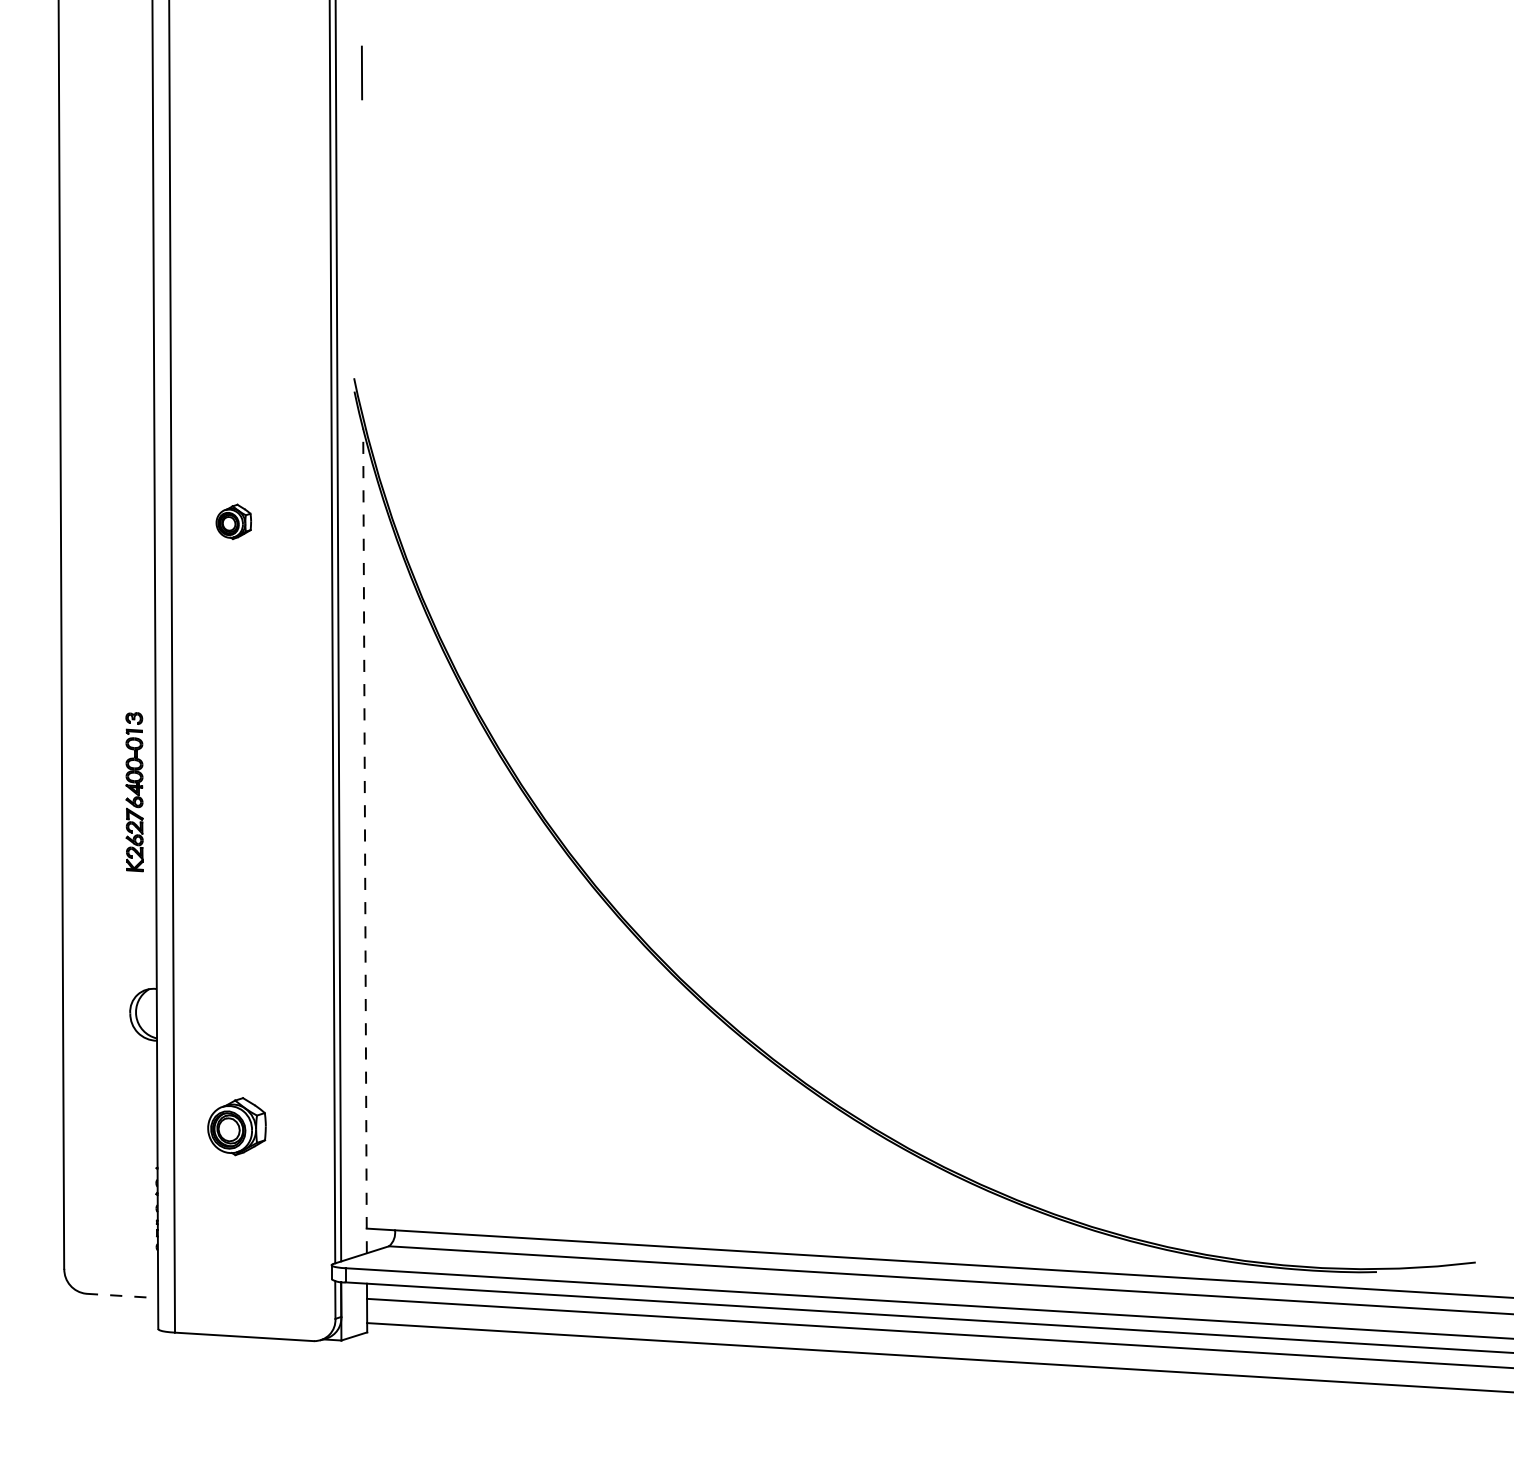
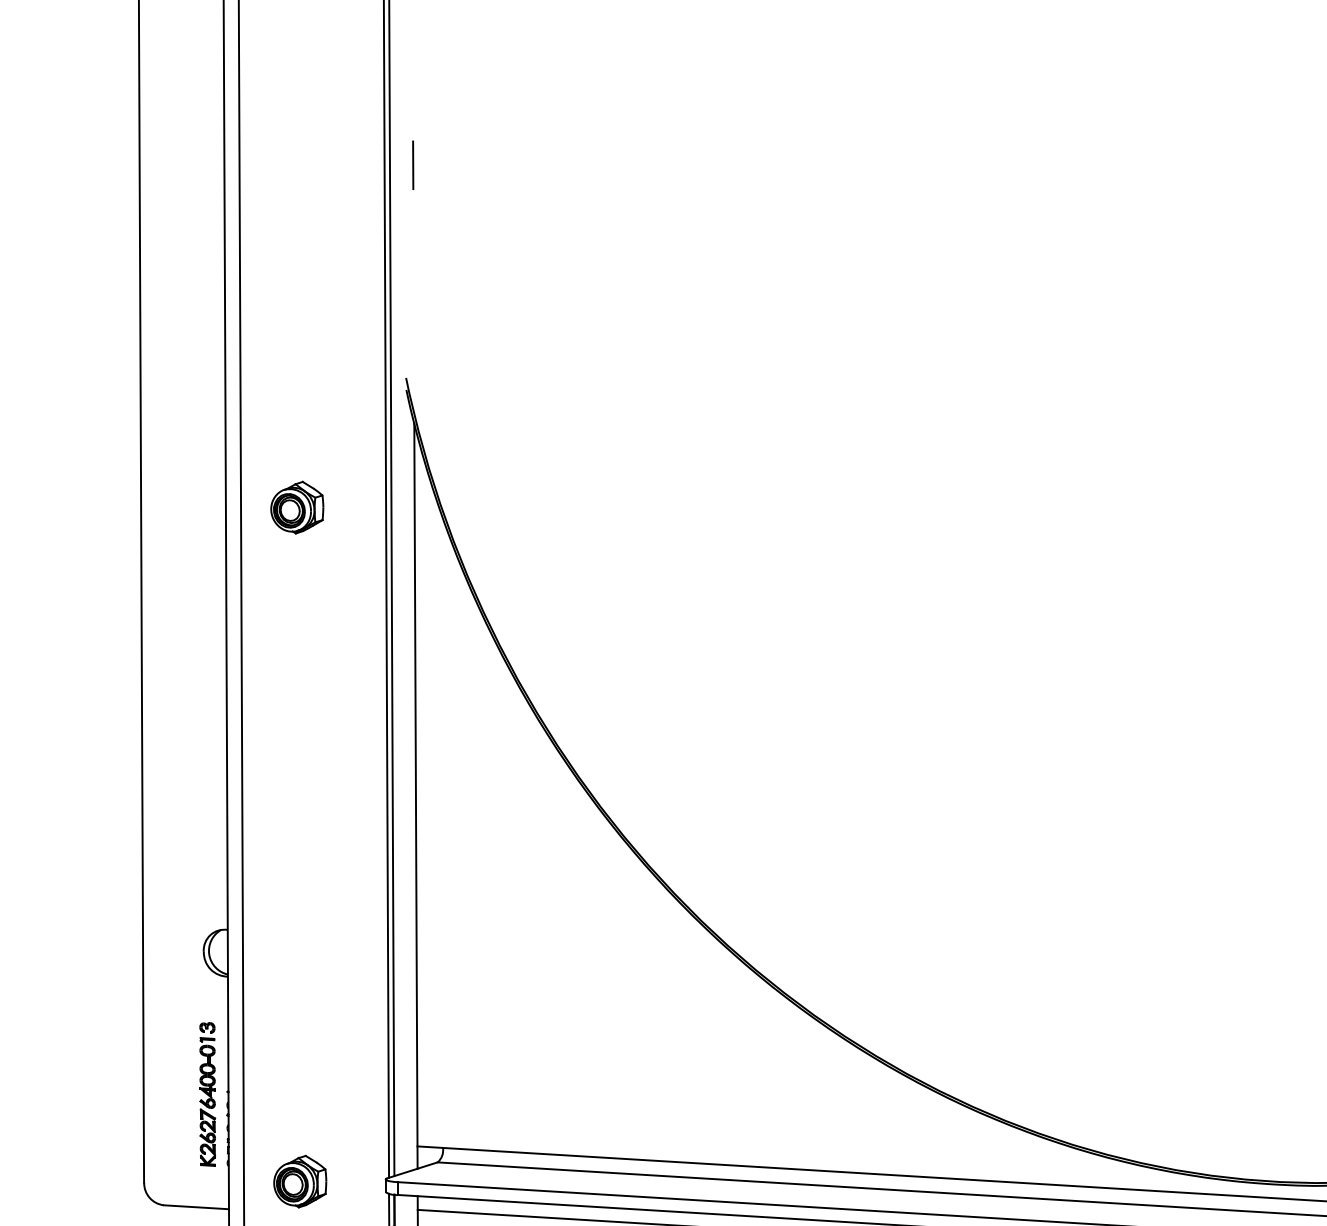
line: (361, 72) -> (412, 164), moved
part: (233, 521) -> (297, 507), size x1.67
part: (134, 792) -> (207, 1094), moved
line: (365, 840) -> (416, 795), dashed -> solid
part: (236, 1126) -> (299, 1181), moved
line: (122, 1295) -> (196, 1206), dashed -> solid

